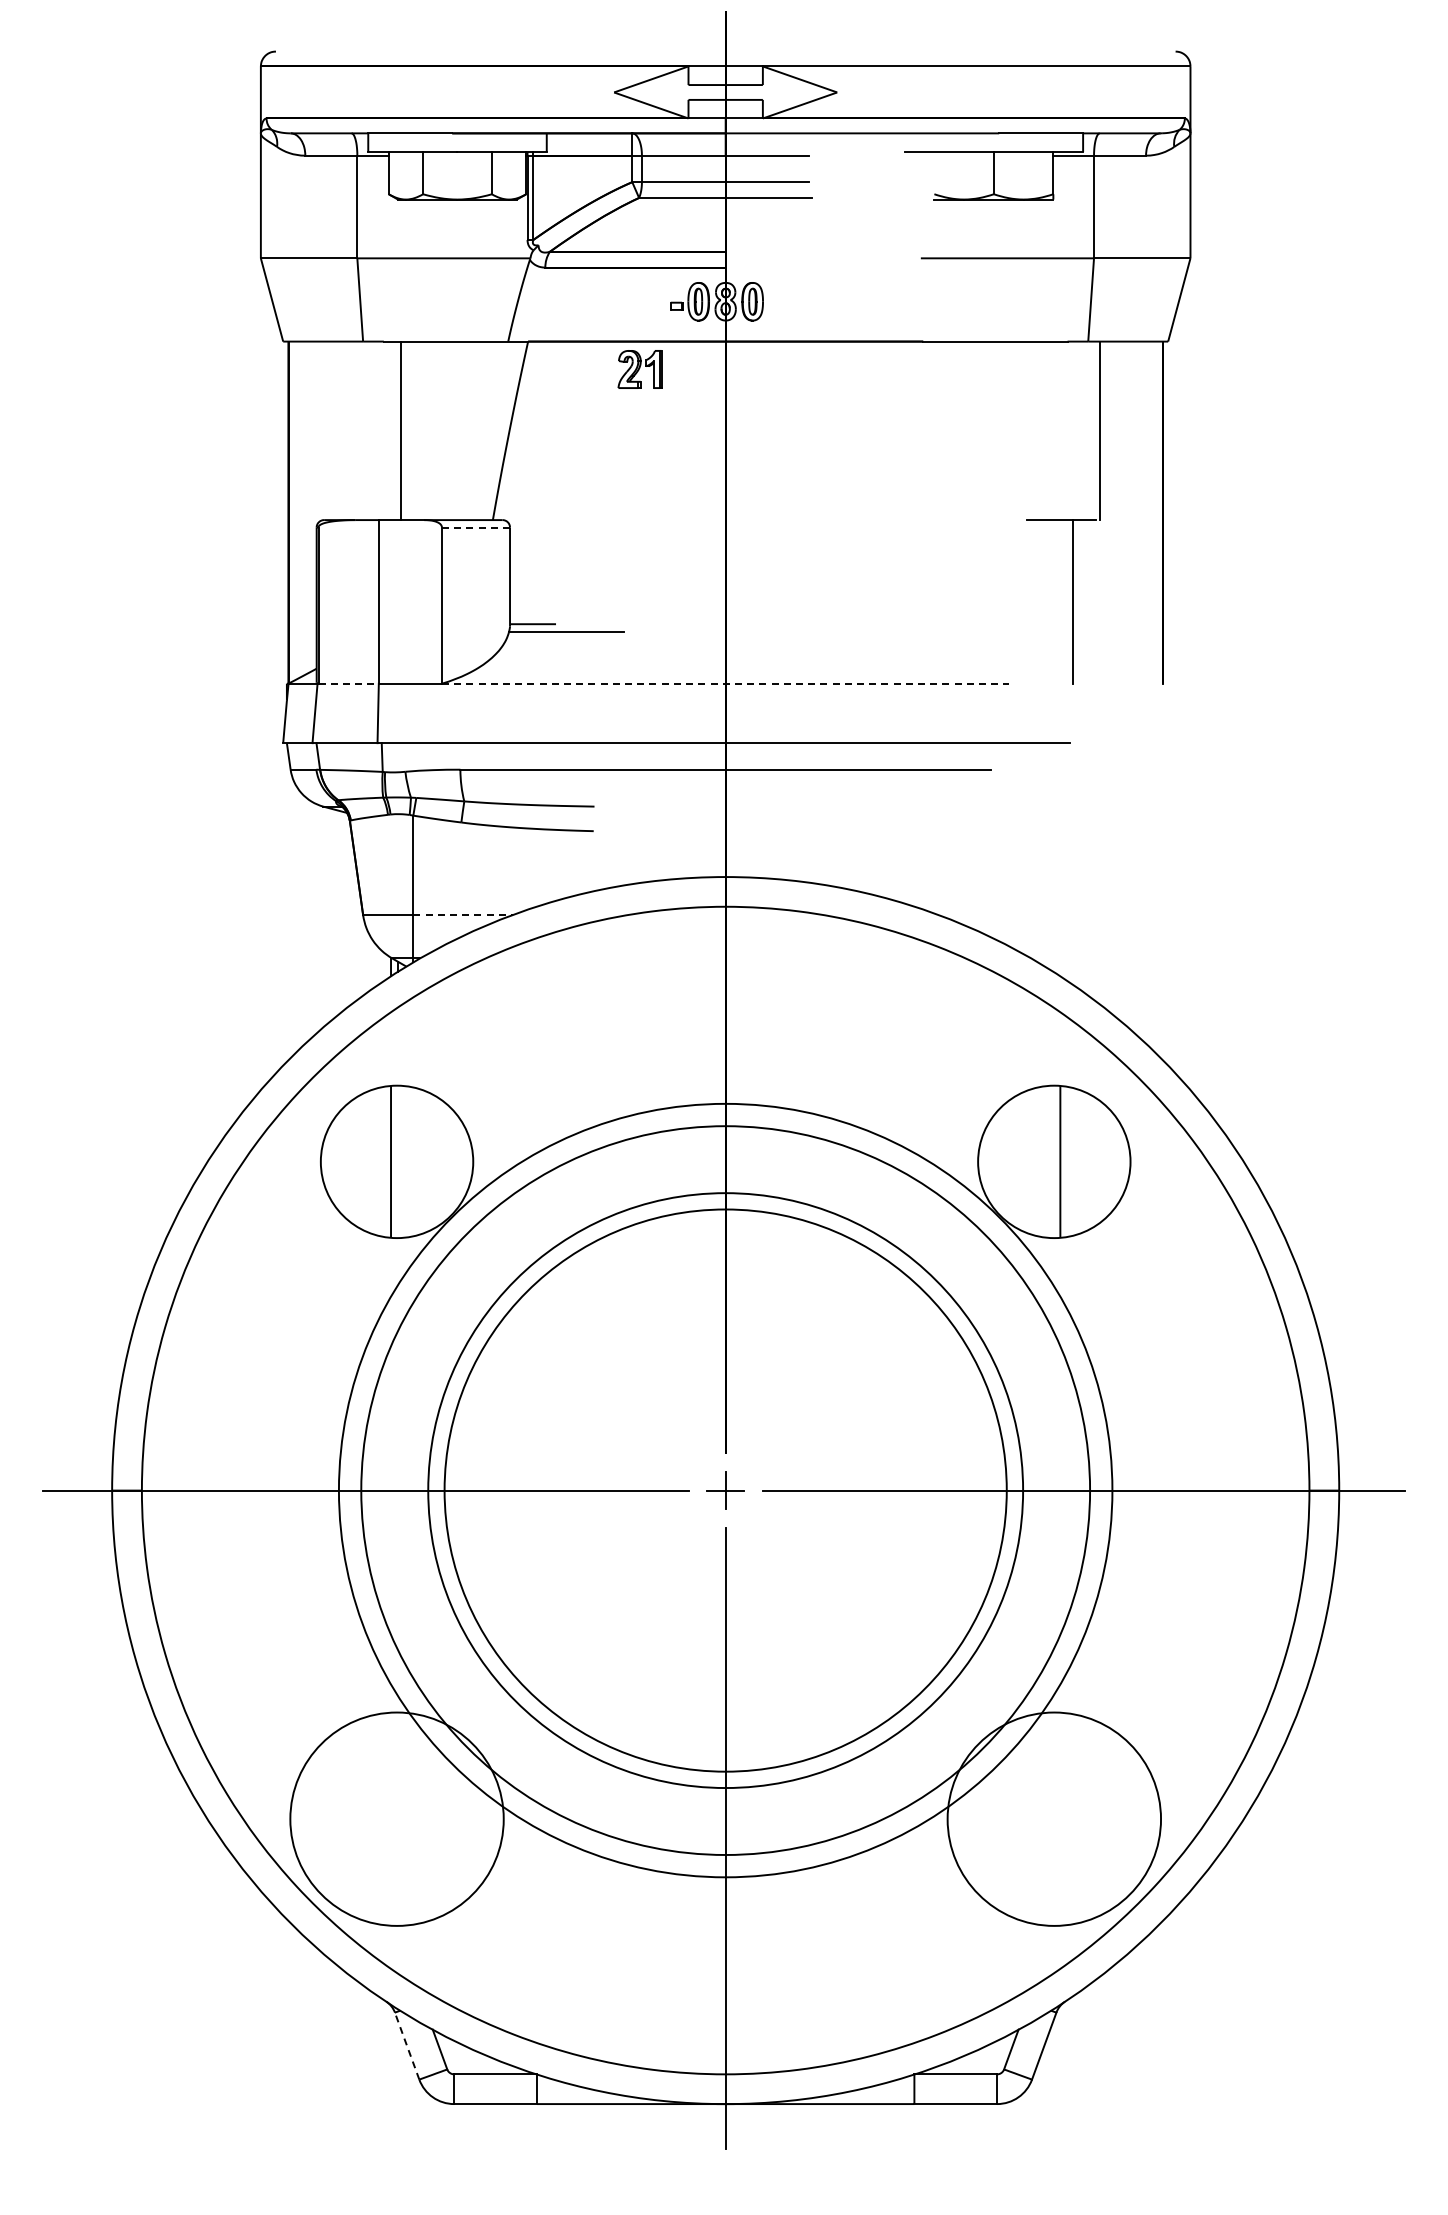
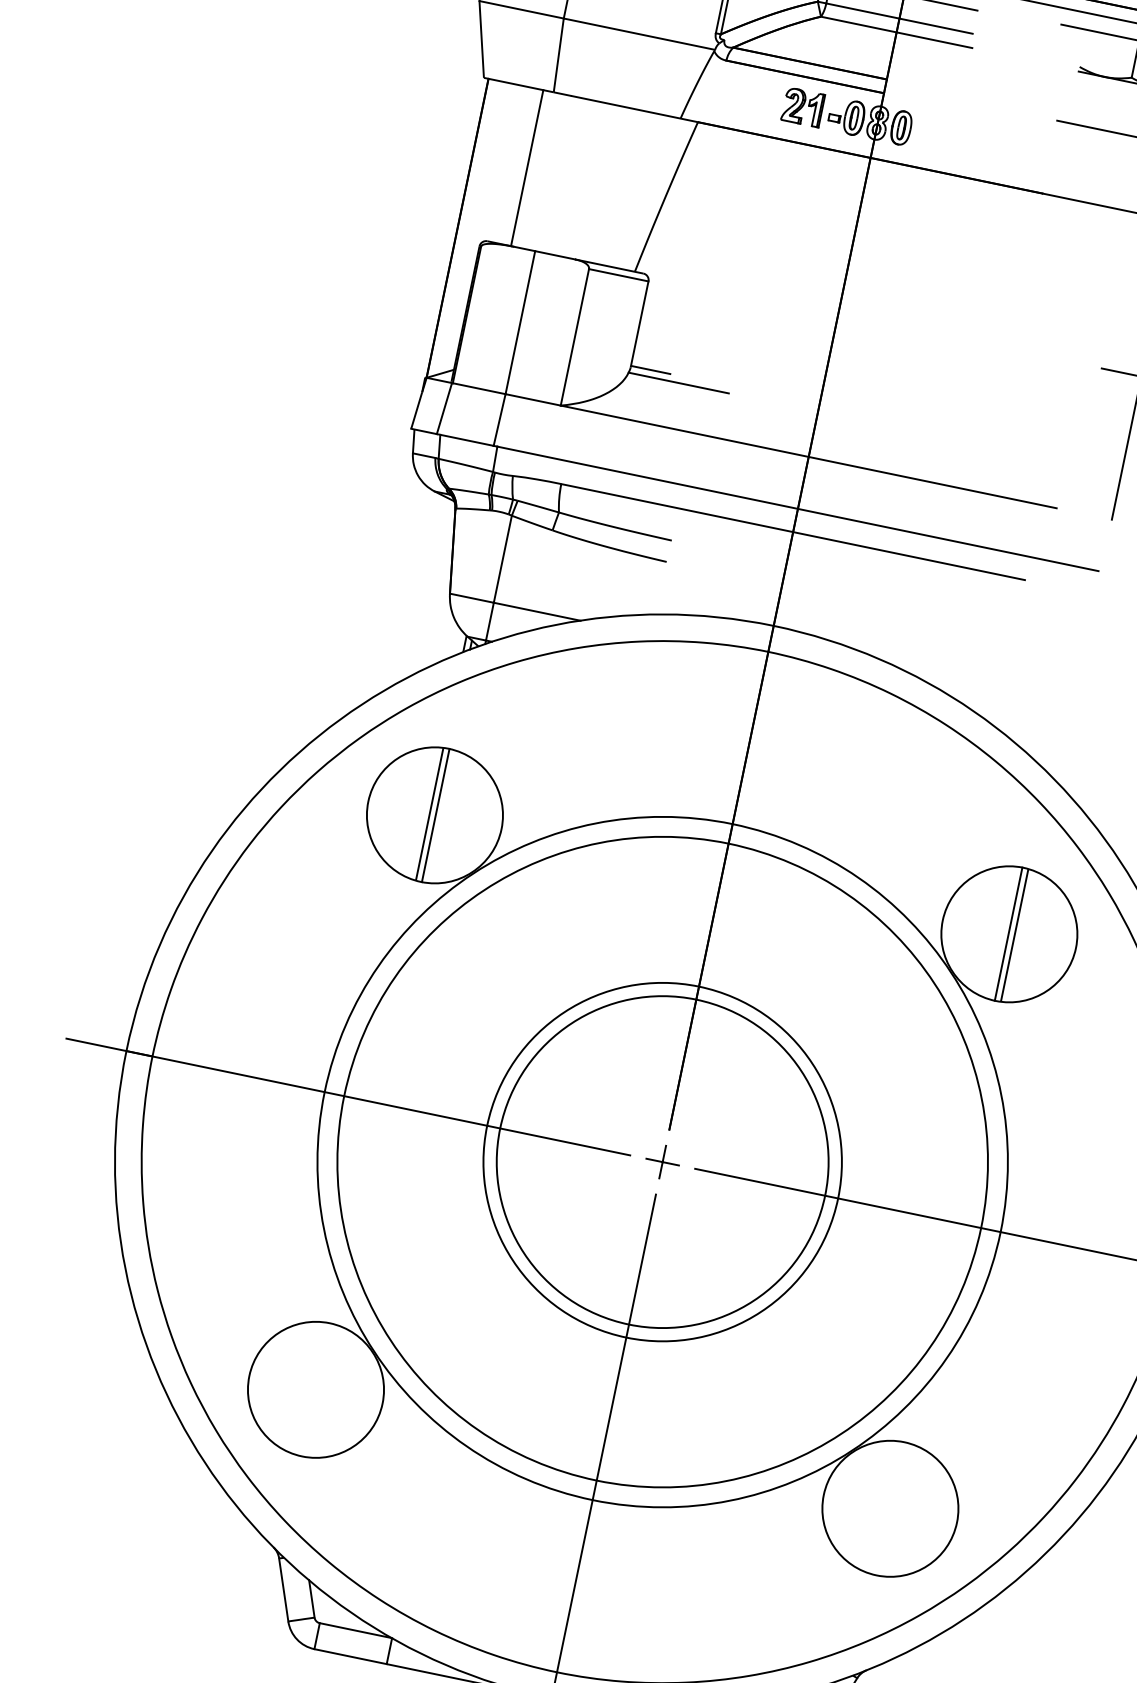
part: (639, 369) -> (802, 107), moved
line: (401, 430) -> (527, 167), moved
line: (476, 527) -> (619, 275), dashed -> solid
line: (349, 683) -> (479, 388), dashed -> solid
line: (725, 683) -> (808, 456), dashed -> solid
line: (462, 915) -> (536, 611), dashed -> solid
line: (397, 1161) -> (435, 815), added
line: (1053, 1161) -> (1008, 933), added
circle: (725, 1490) -> (662, 1162), size x0.62
circle: (725, 1490) -> (662, 1162), size x0.71
circle: (396, 1819) -> (315, 1389), size x0.71
circle: (1054, 1819) -> (890, 1509), size x0.71
line: (407, 2046) -> (283, 1590), dashed -> solid

